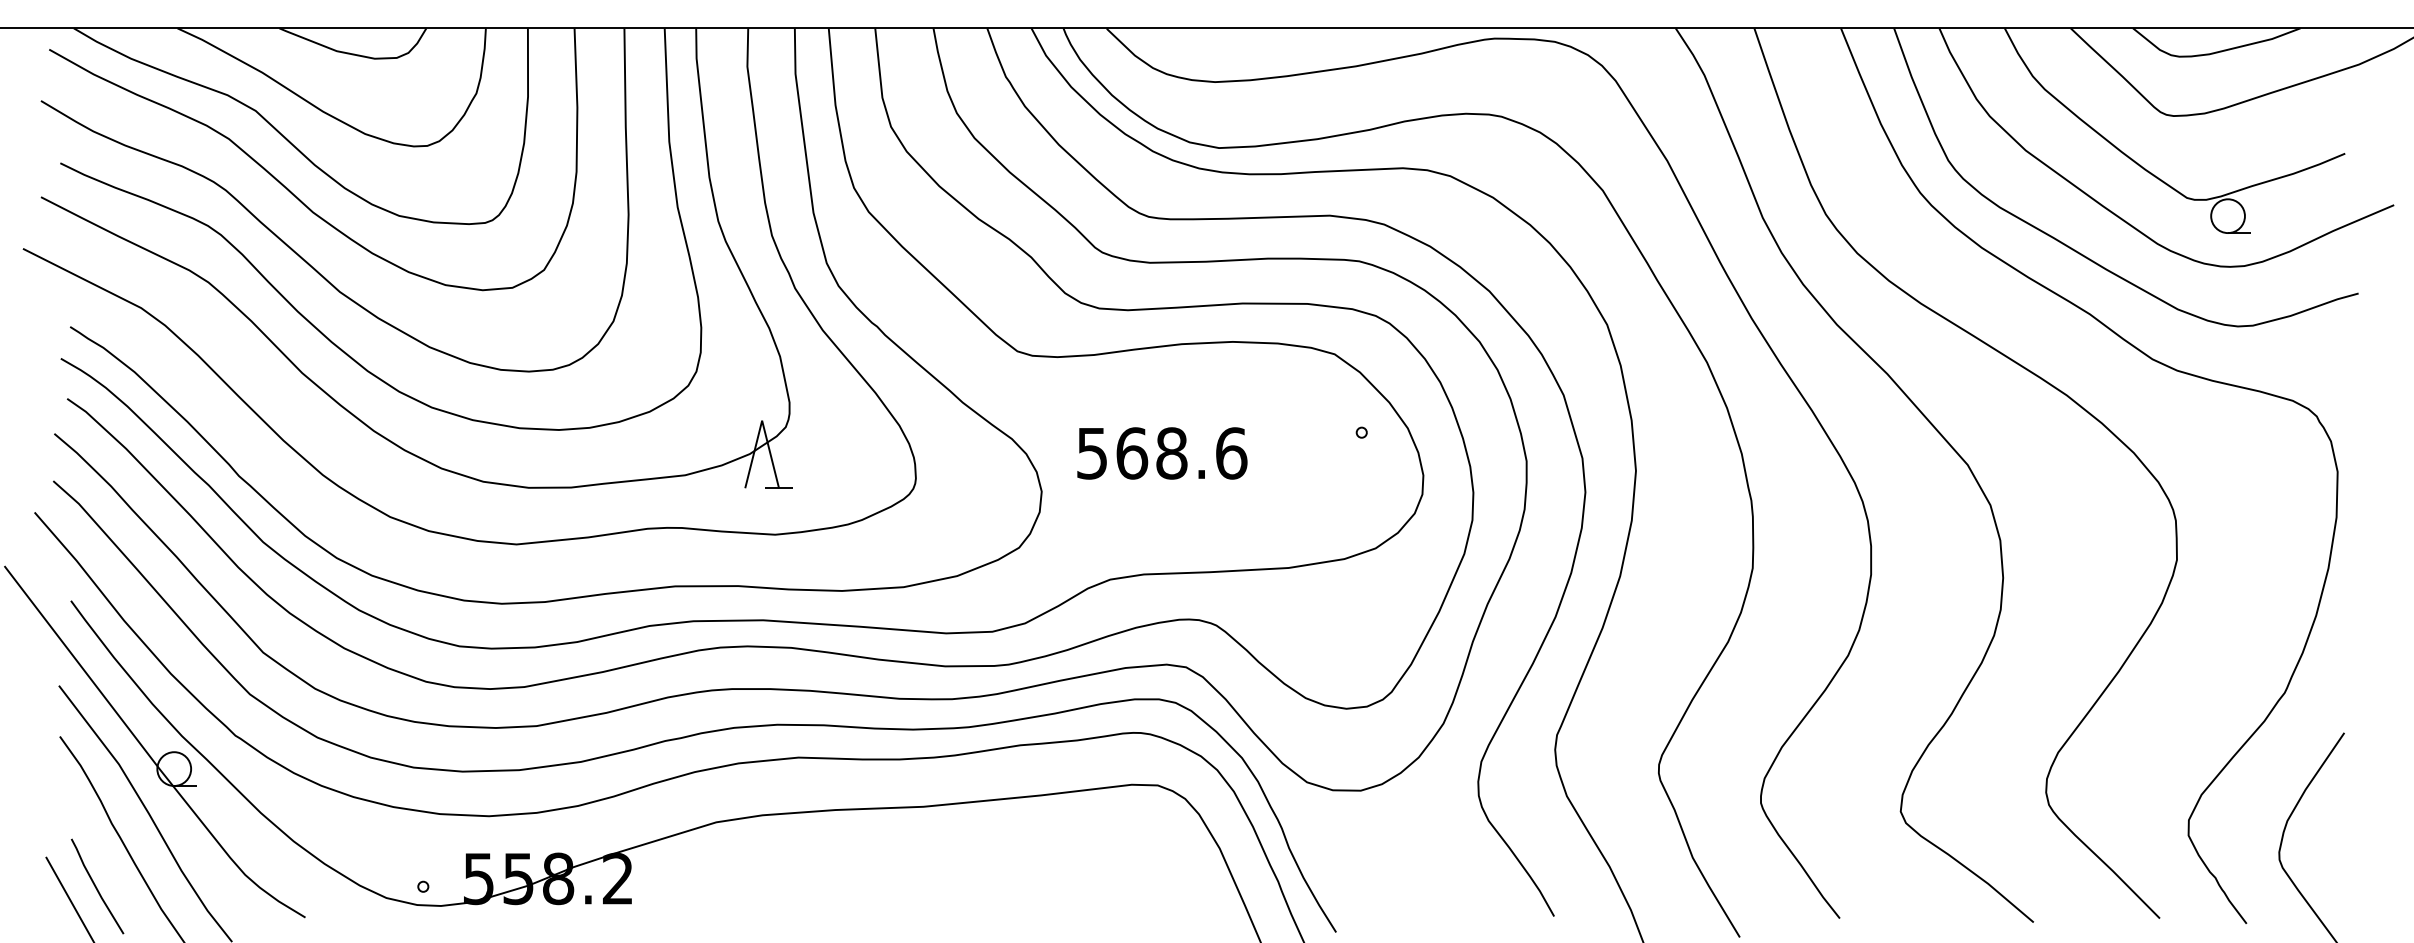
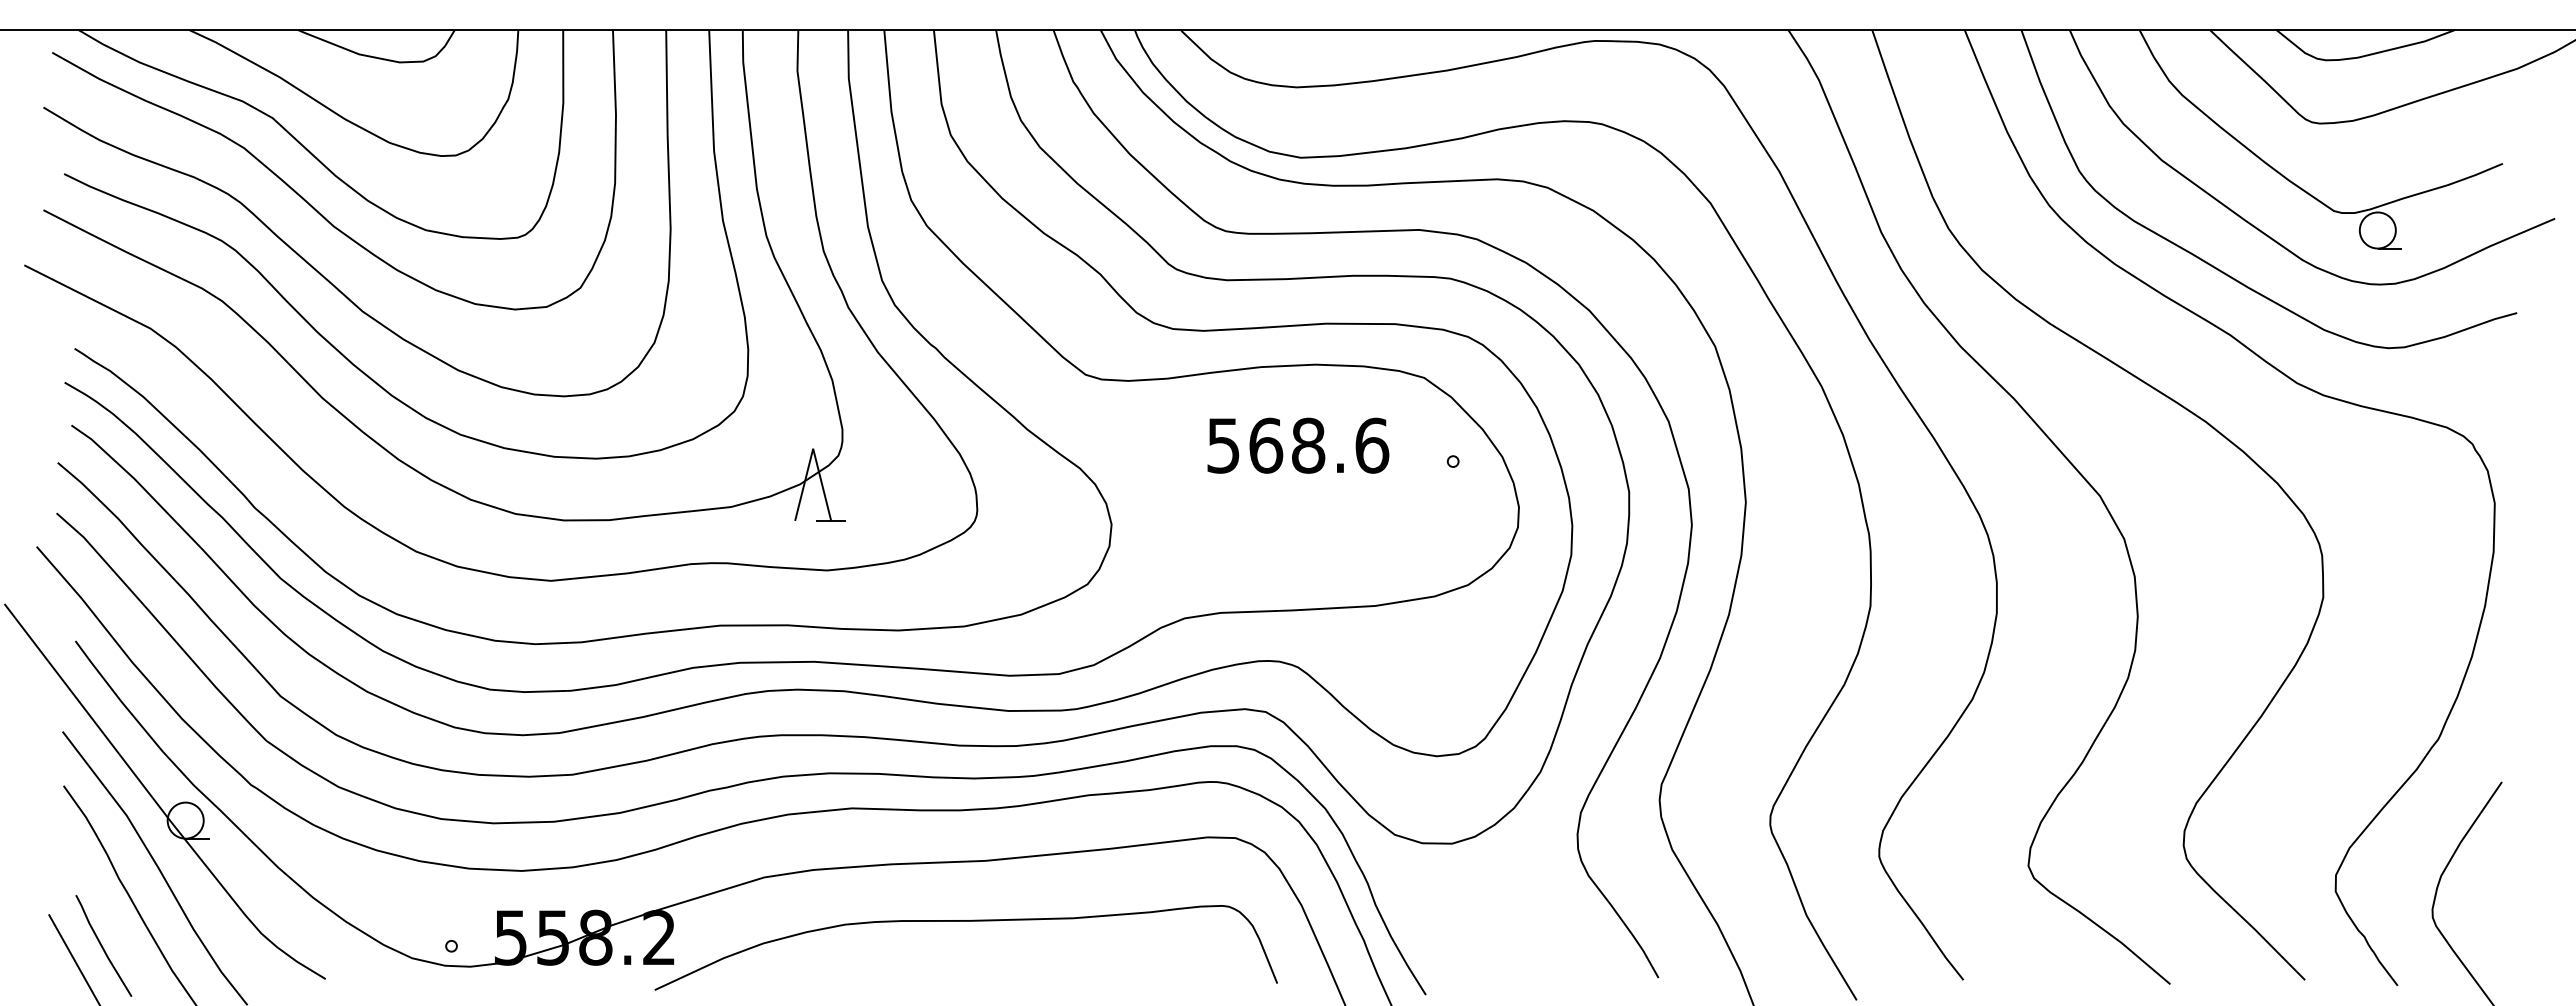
text: (1162, 453) -> (1298, 445), moved
curve: (904, 863) -> (965, 921), added

